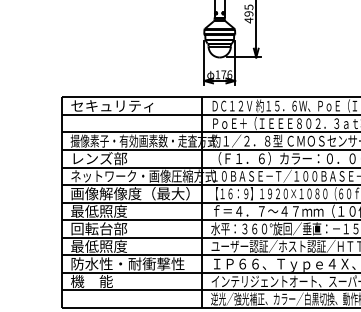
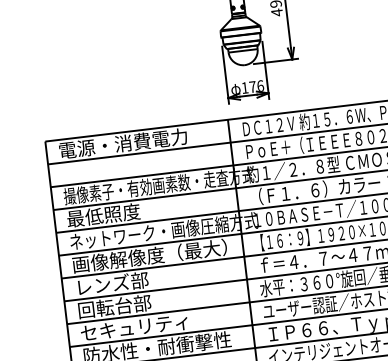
text: (120, 105) -> (123, 142), セキュリティ -> 電源・消費電力
text: (99, 158) -> (104, 215), レンズ部 -> 最低照度
text: (99, 210) -> (112, 282), 最低照度 -> レンズ部
text: (112, 245) -> (134, 326), 最低照度 -> セキュリティ

